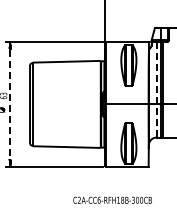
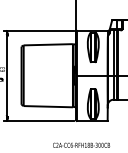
line: (156, 89) -> (113, 64), dashed -> solid
line: (10, 103) -> (7, 75), dashed -> solid

